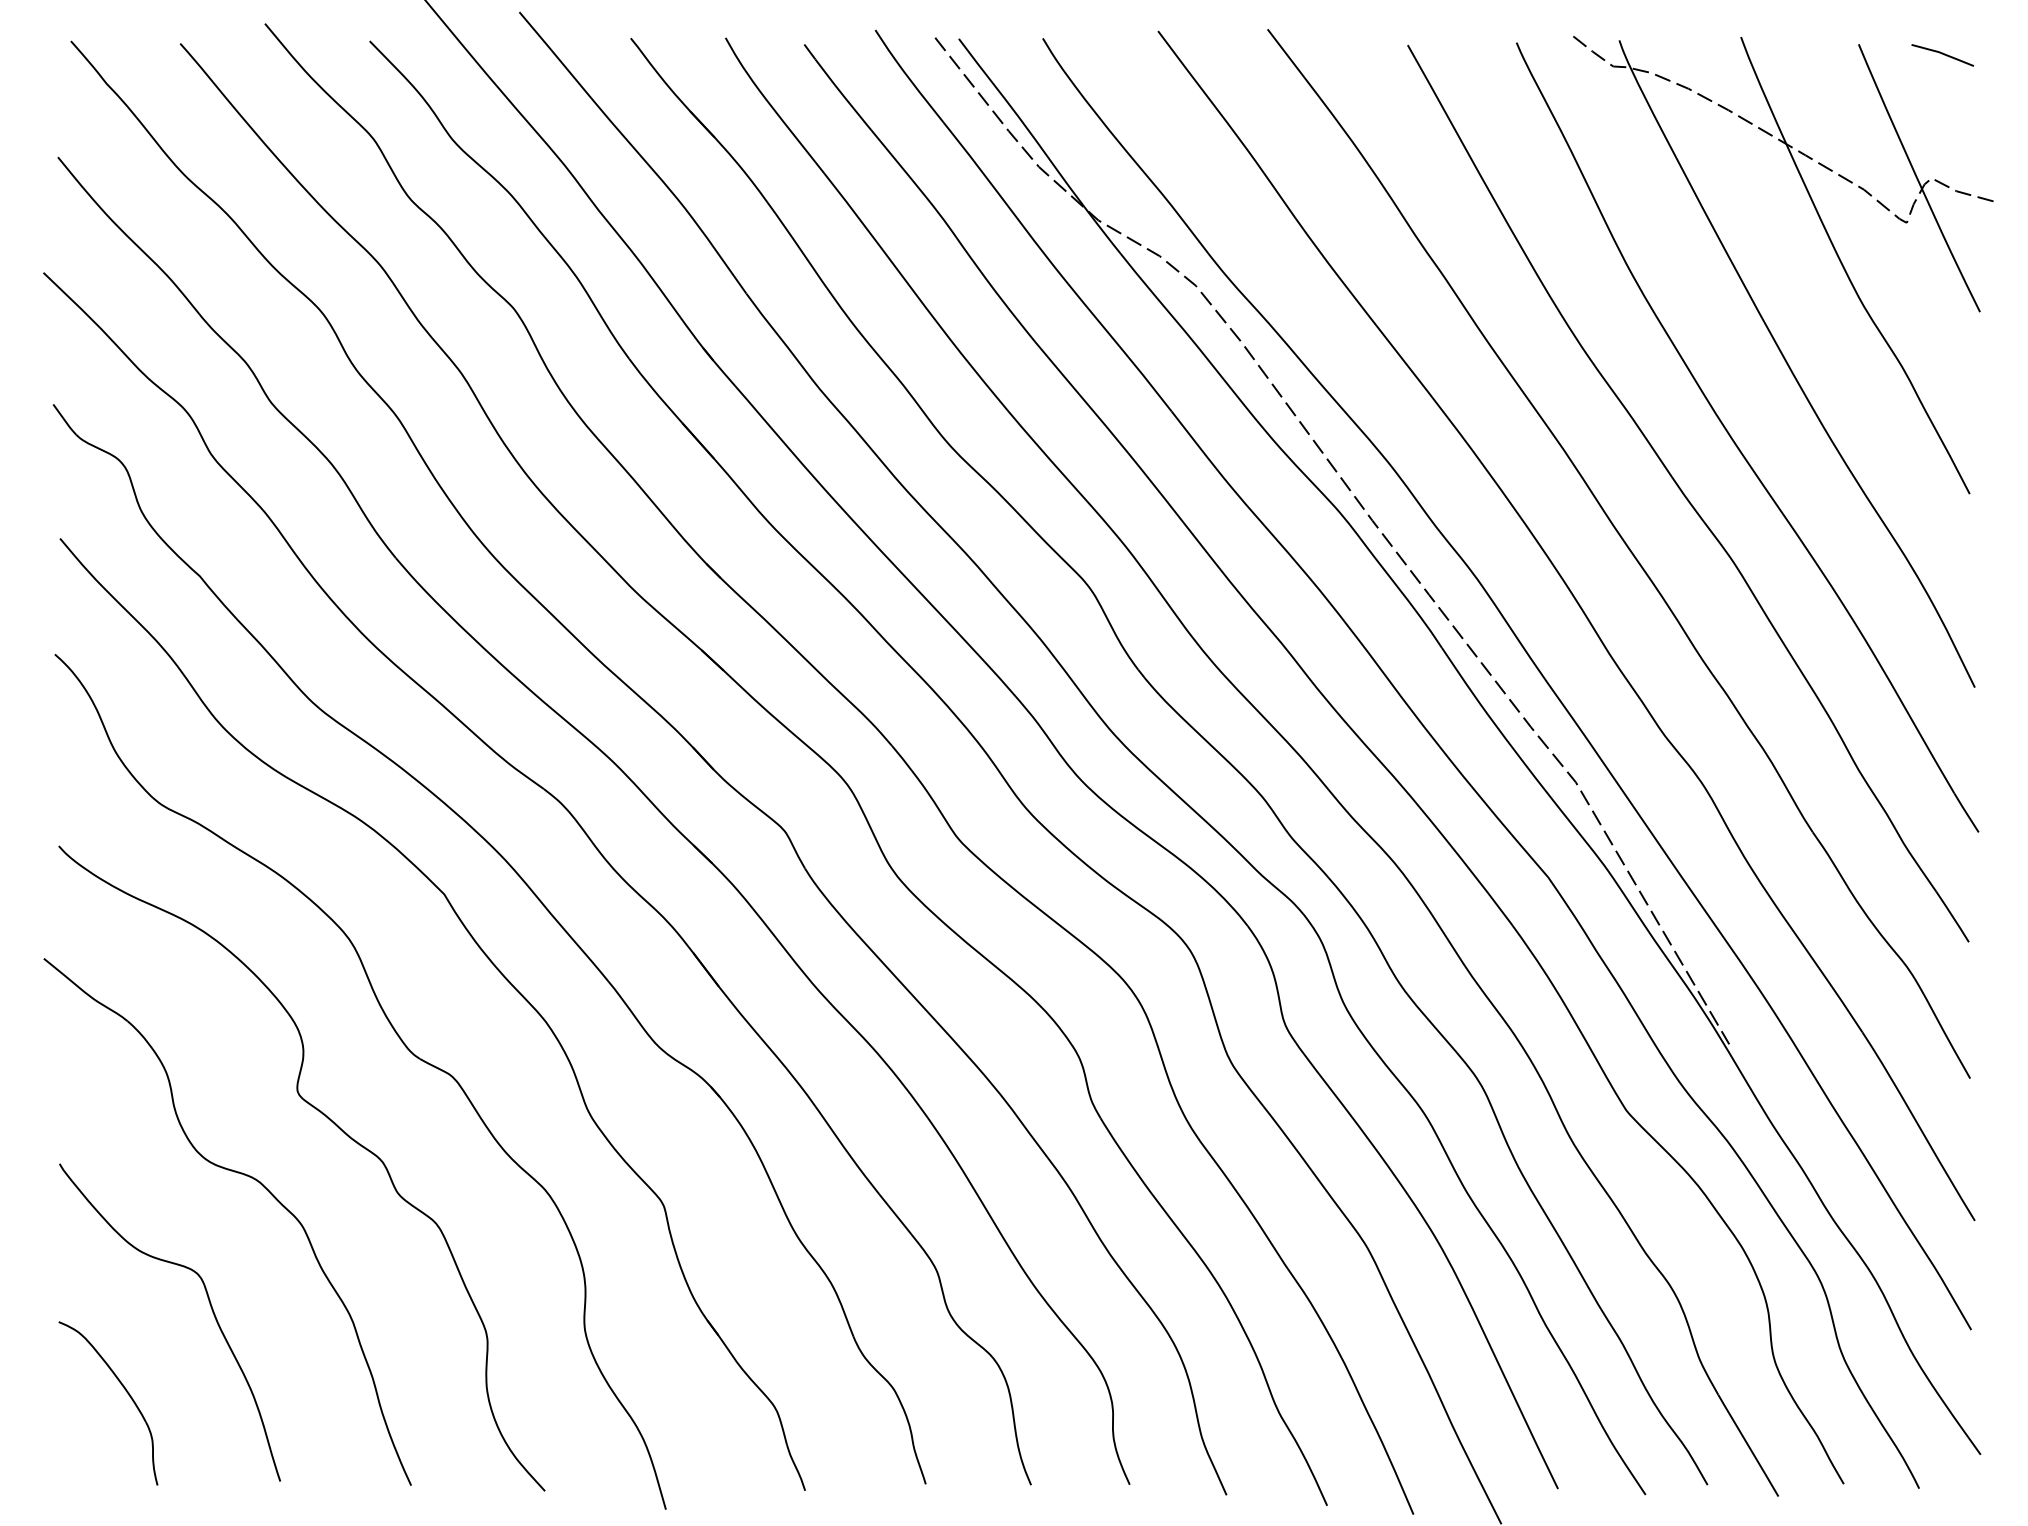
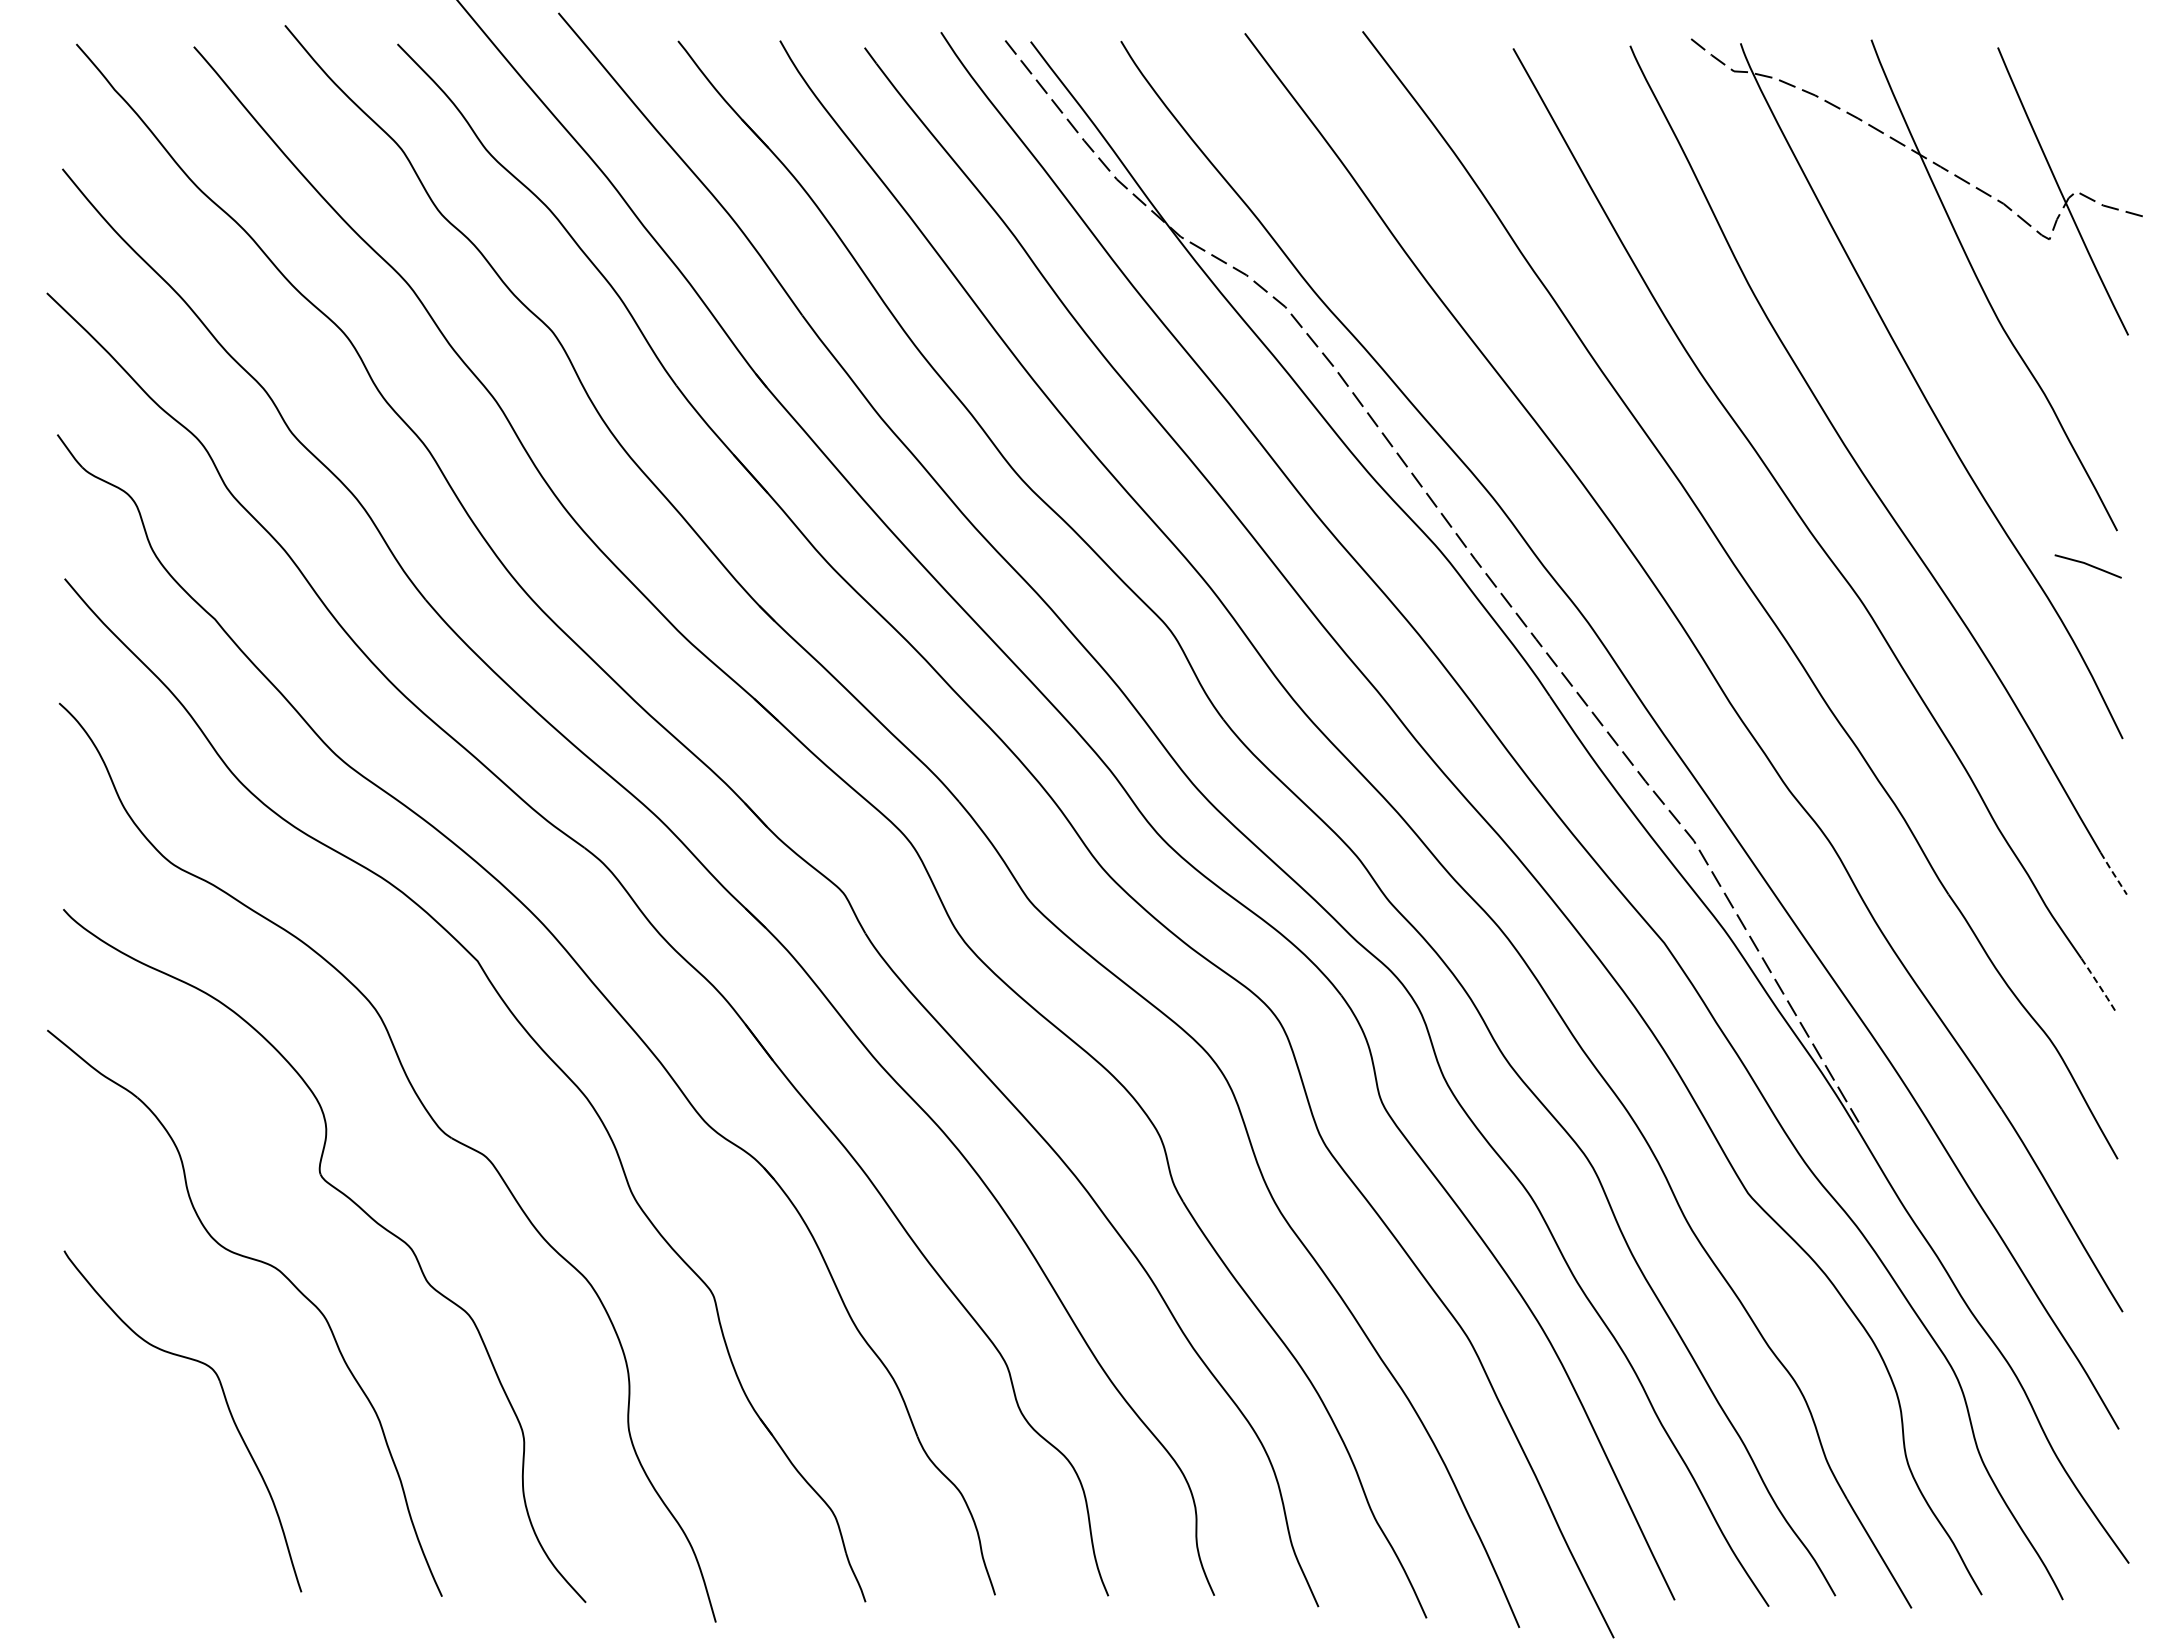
curve: (1942, 54) -> (2087, 565), moved
line: (1966, 812) -> (2113, 873), solid -> dashed
line: (1953, 916) -> (2099, 985), solid -> dashed
part: (125, 1390) -> (134, 1494), removed

